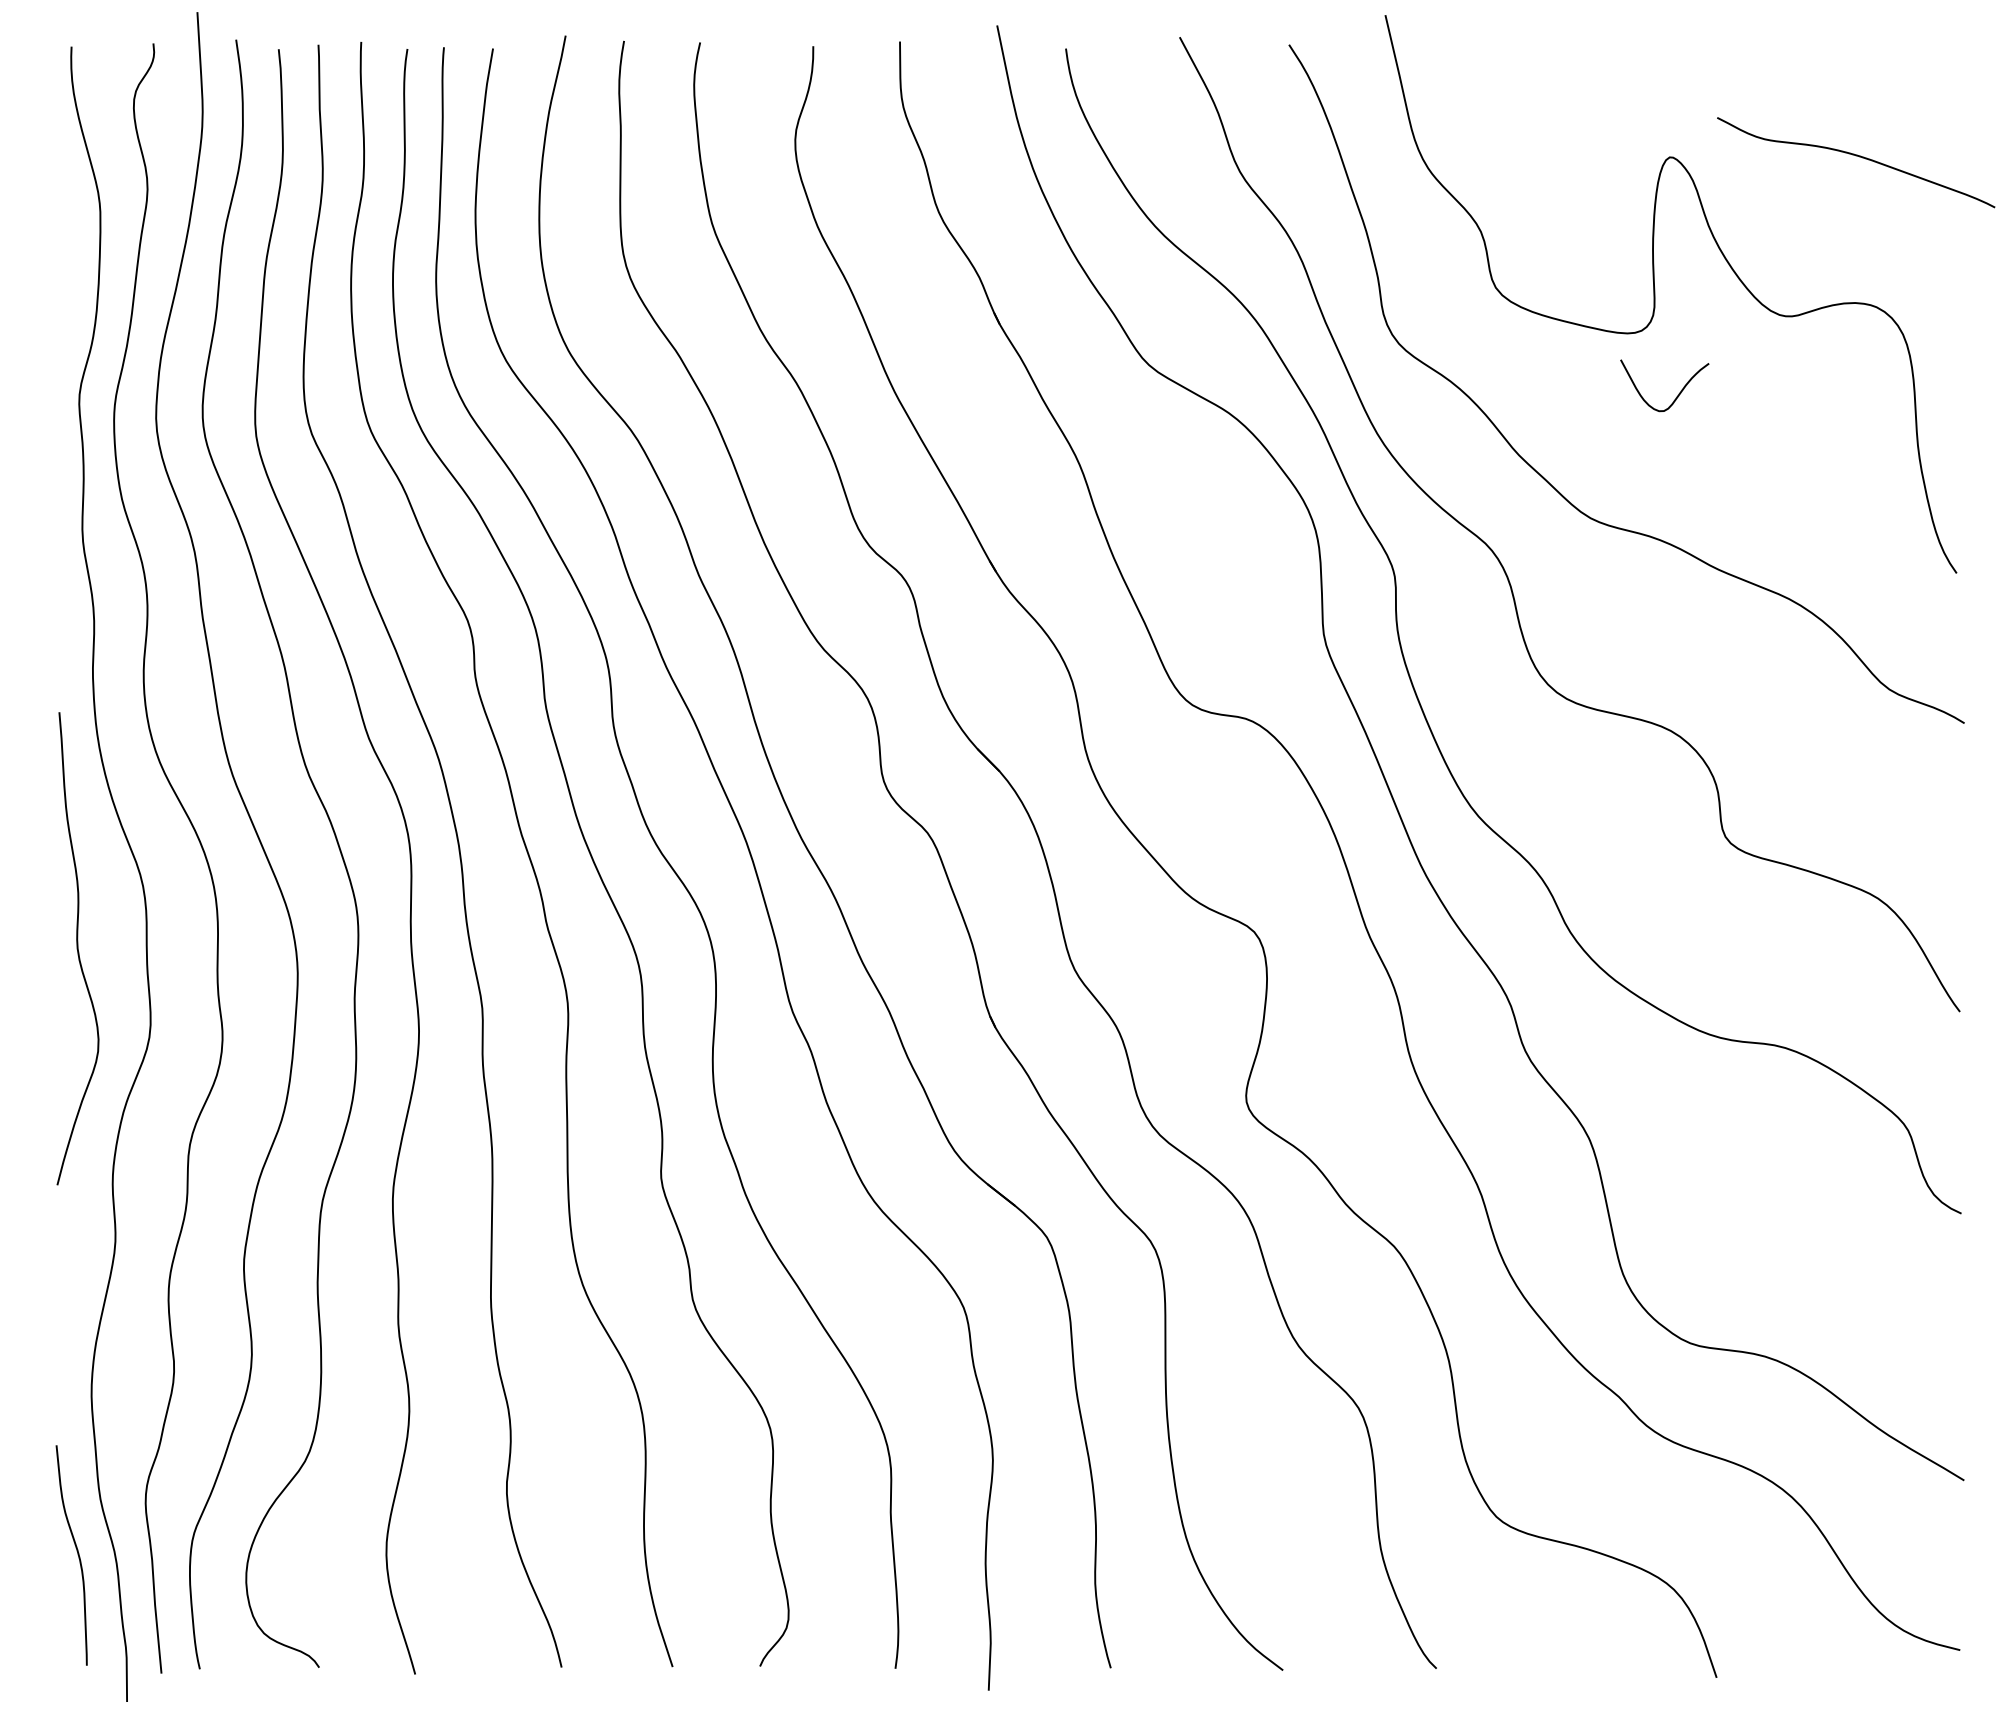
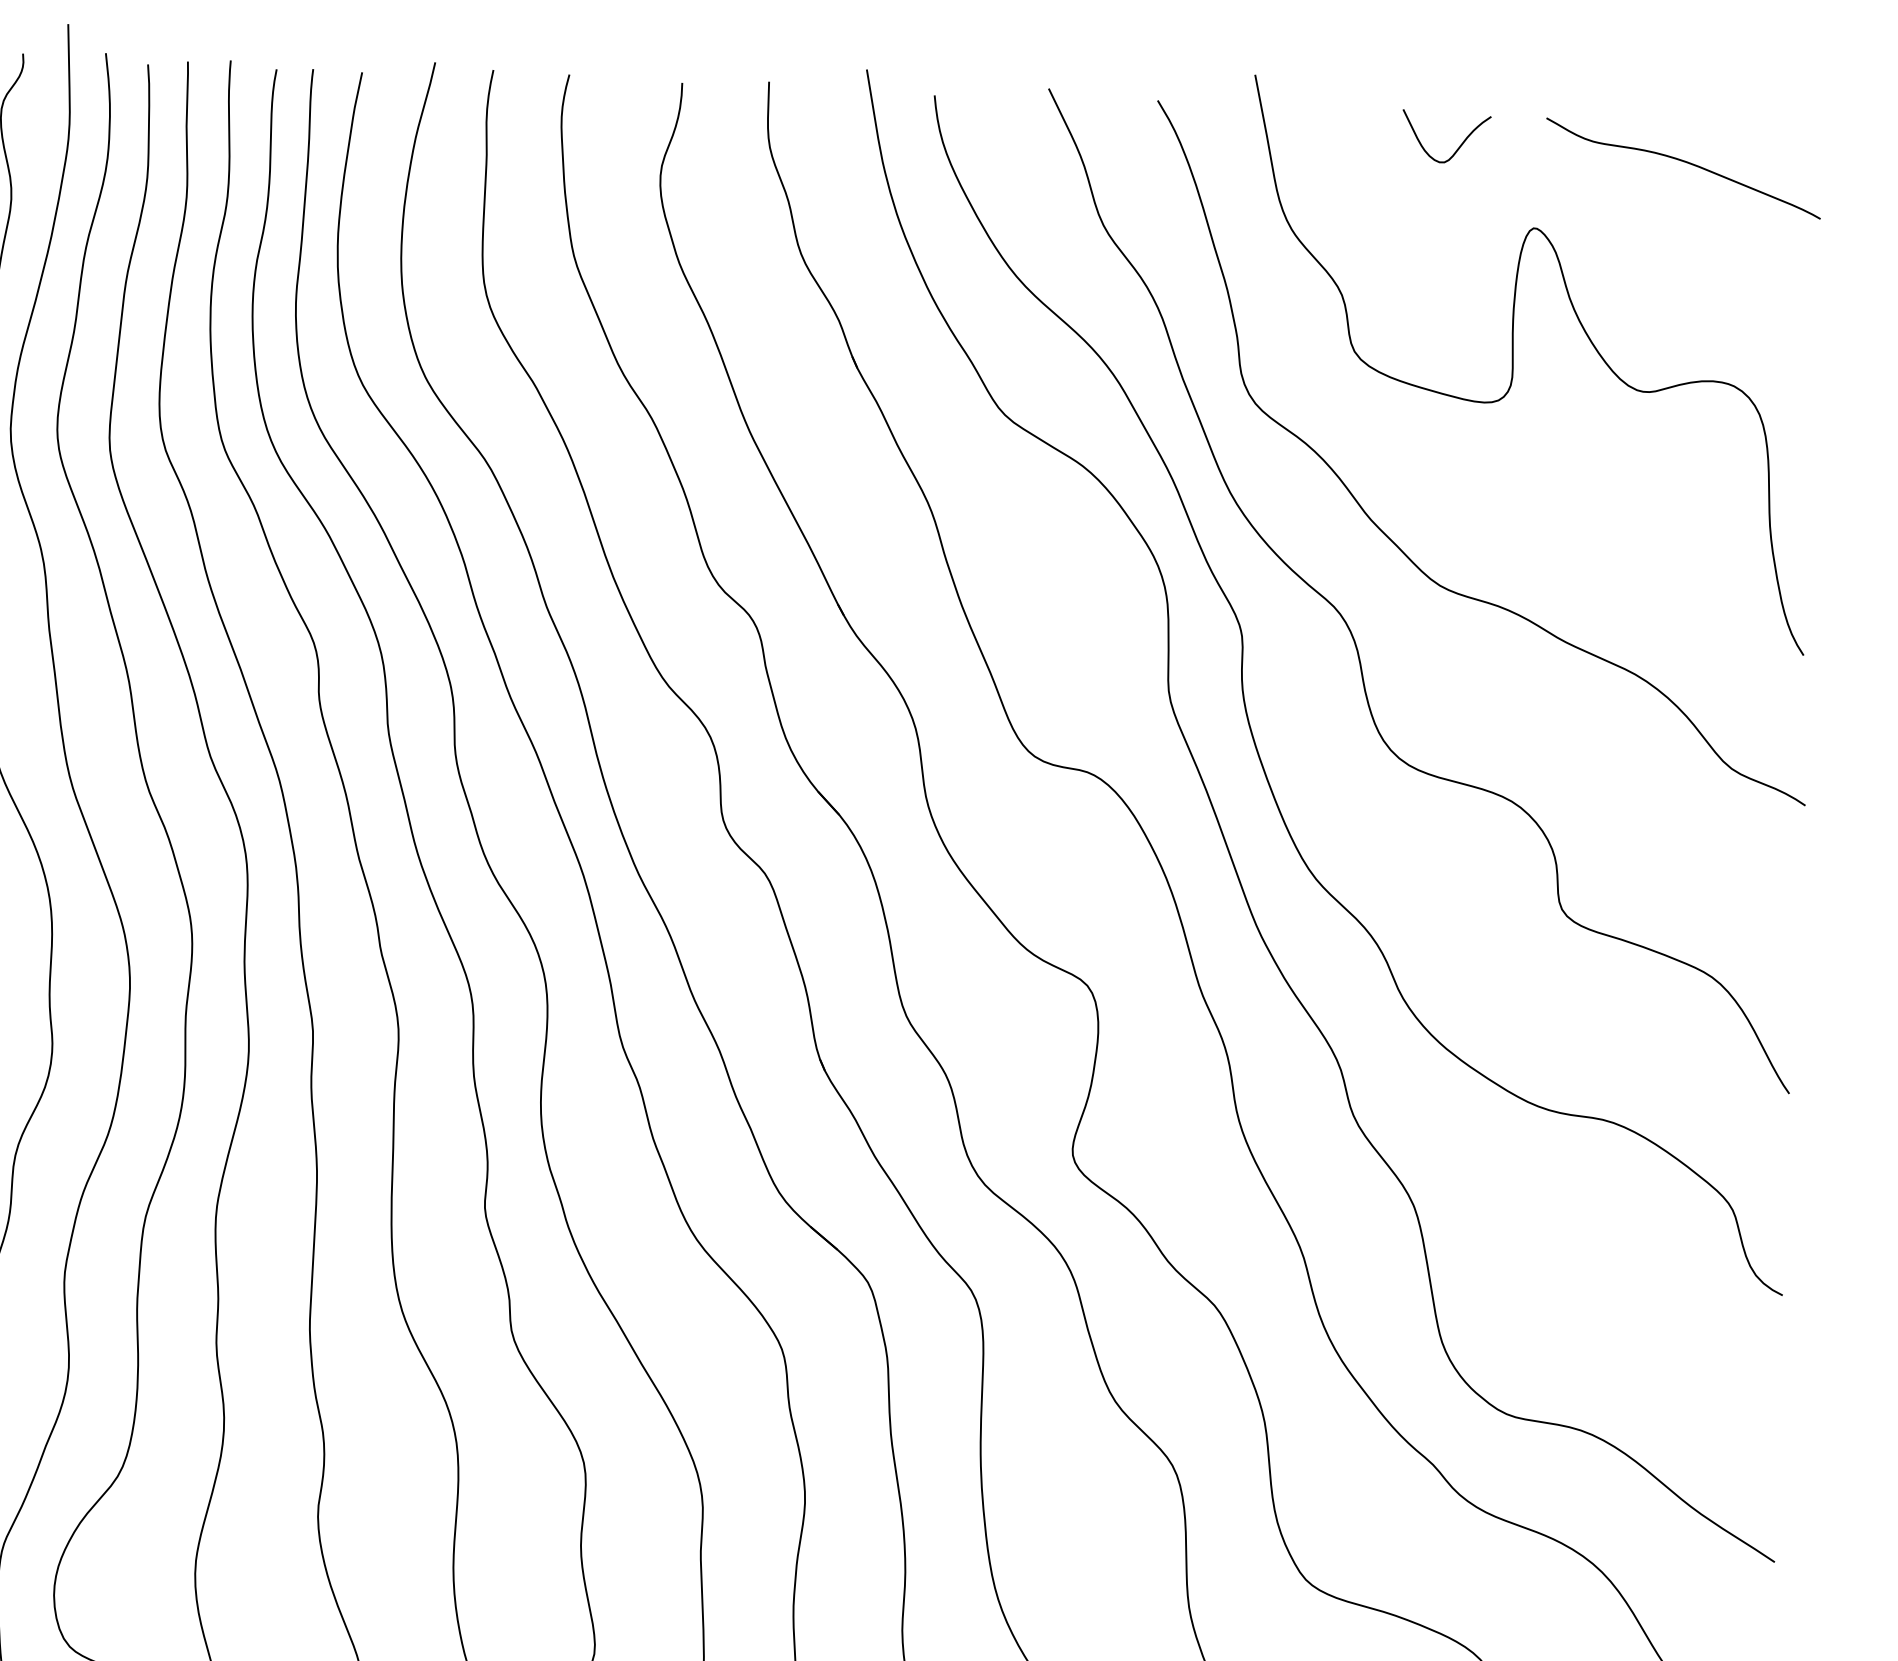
curve: (1859, 157) -> (1687, 163), moved
curve: (1678, 393) -> (1459, 145), moved

